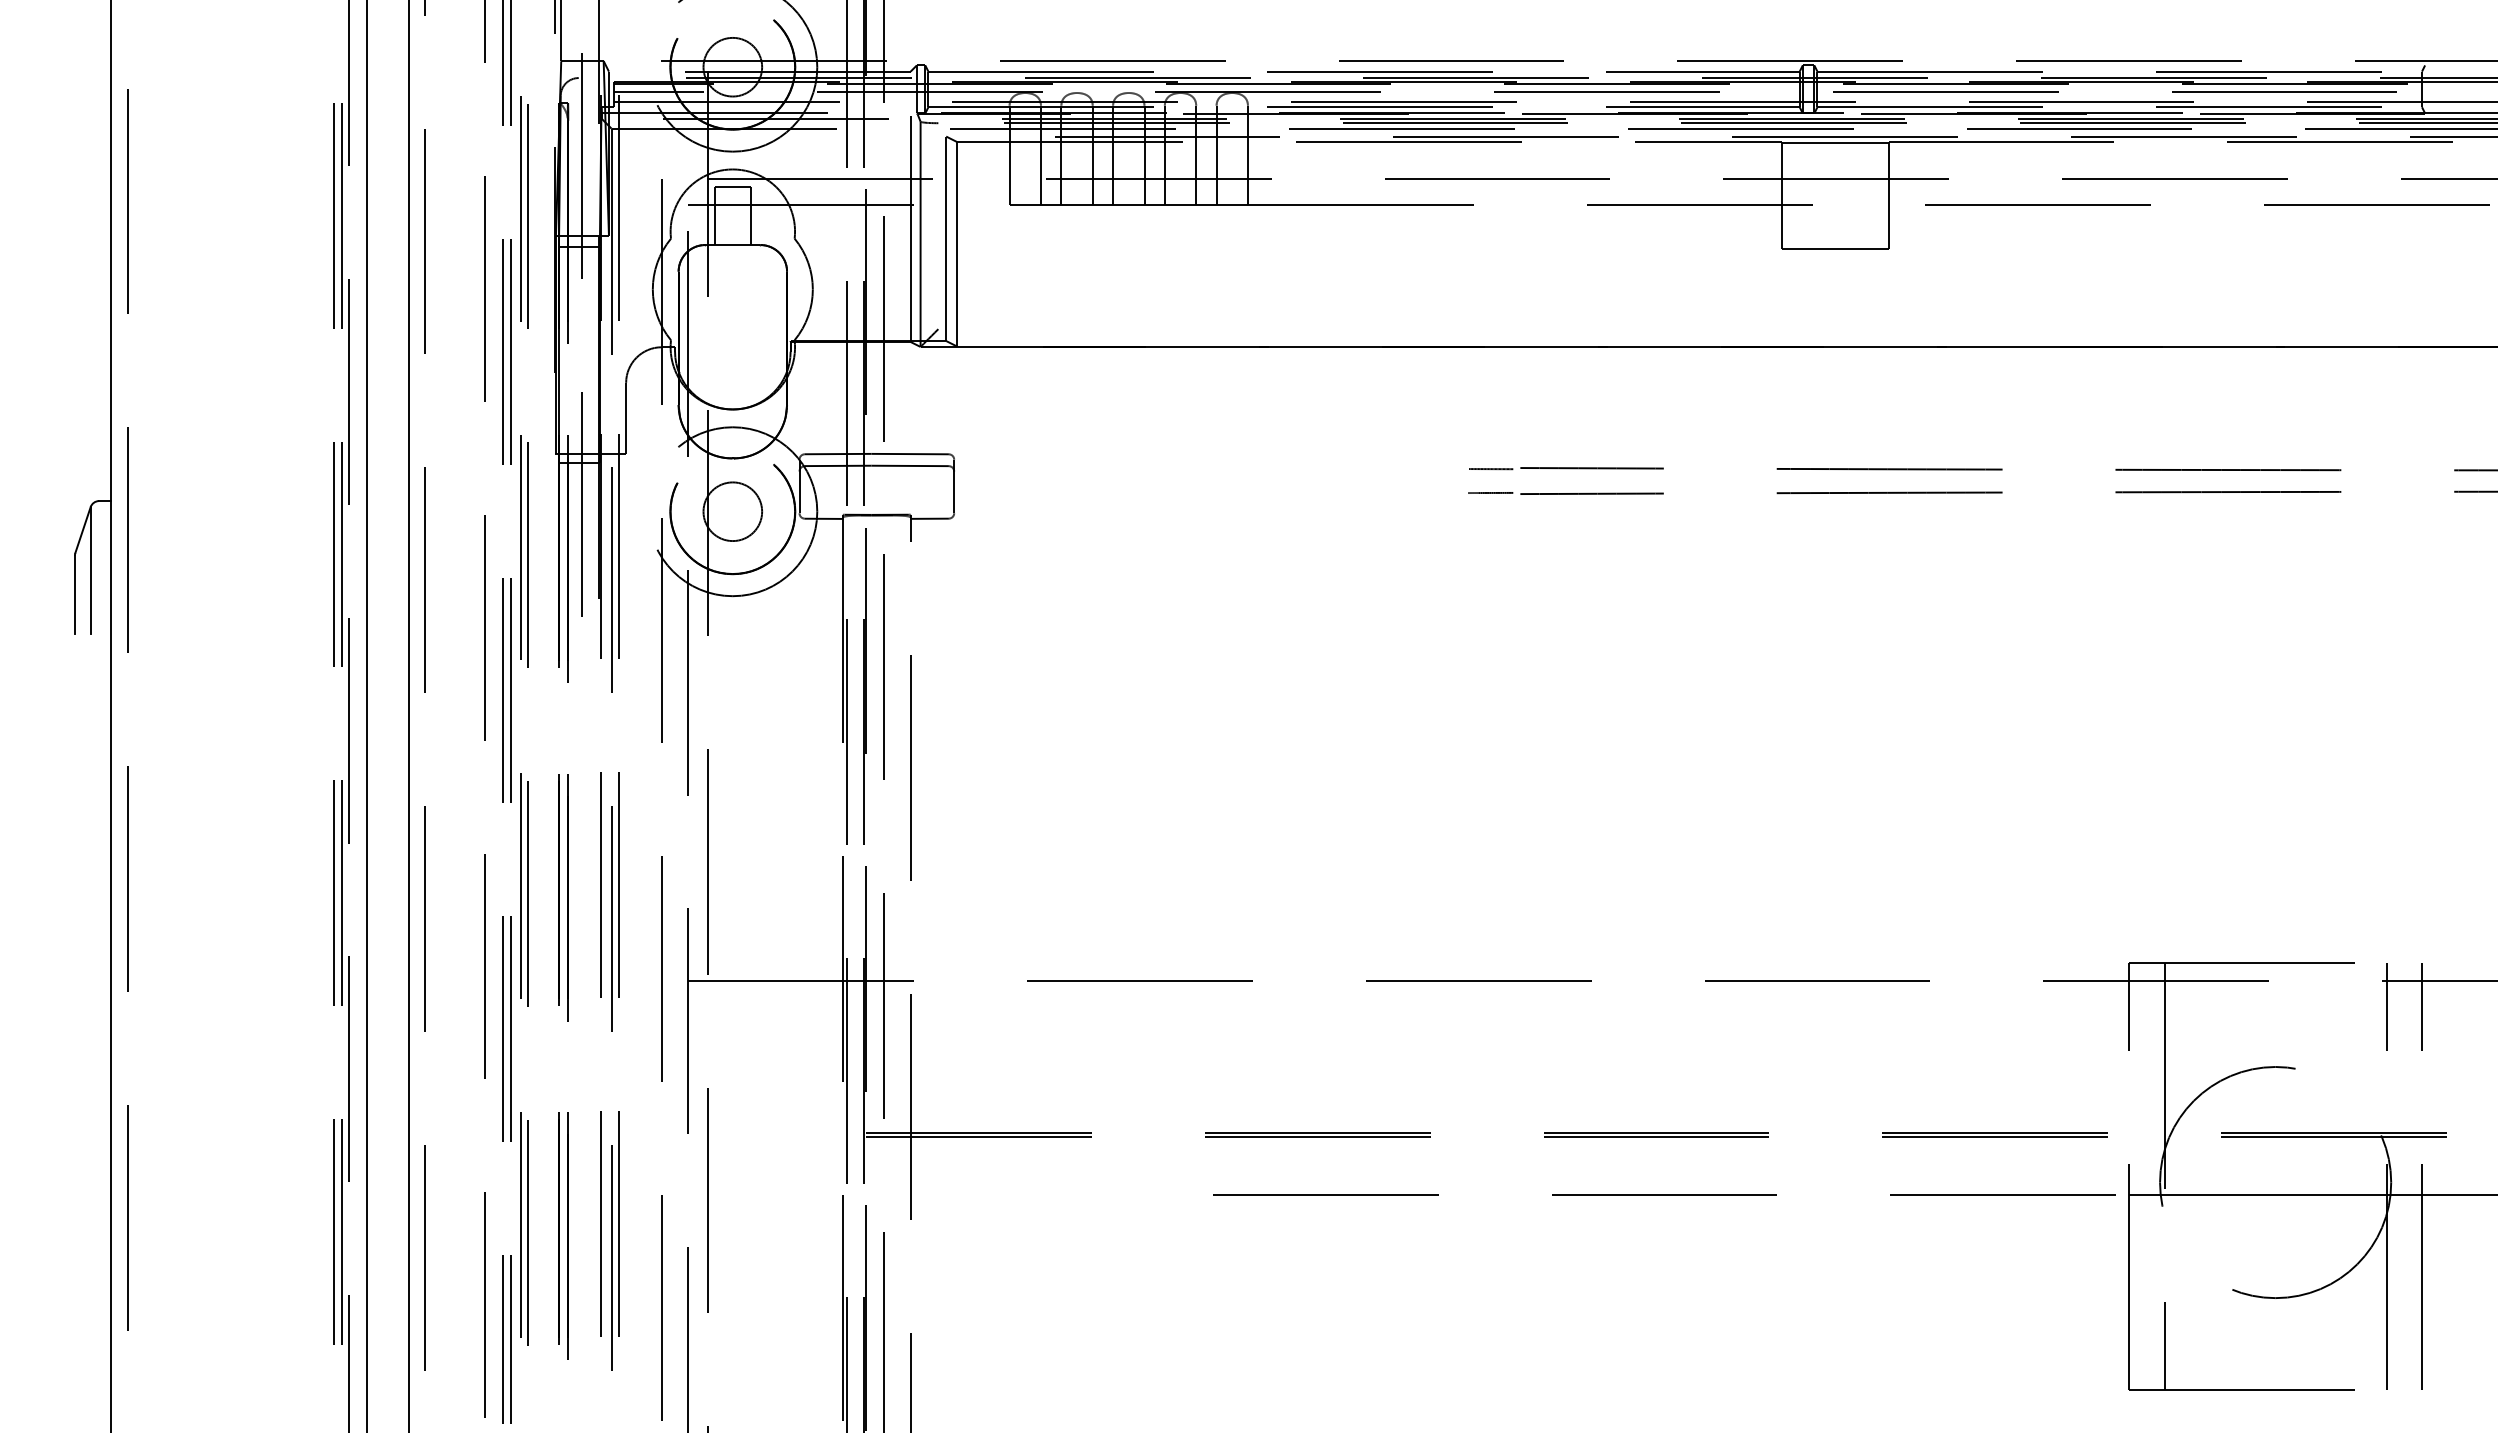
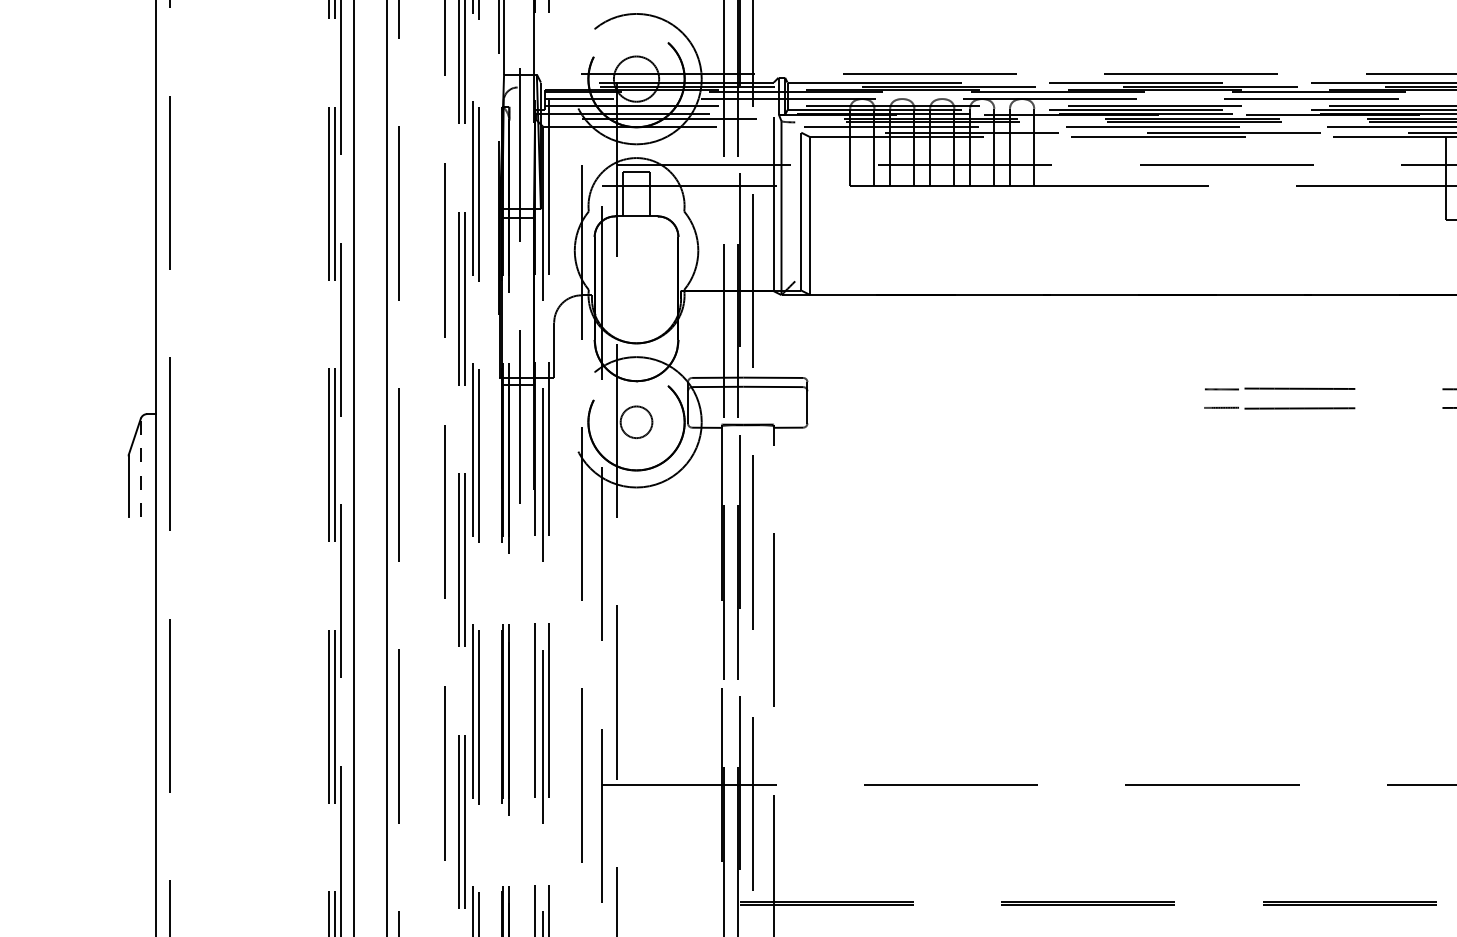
circle: (732, 511) -> (636, 422), size x0.7
line: (90, 570) -> (140, 467), solid -> dashed

